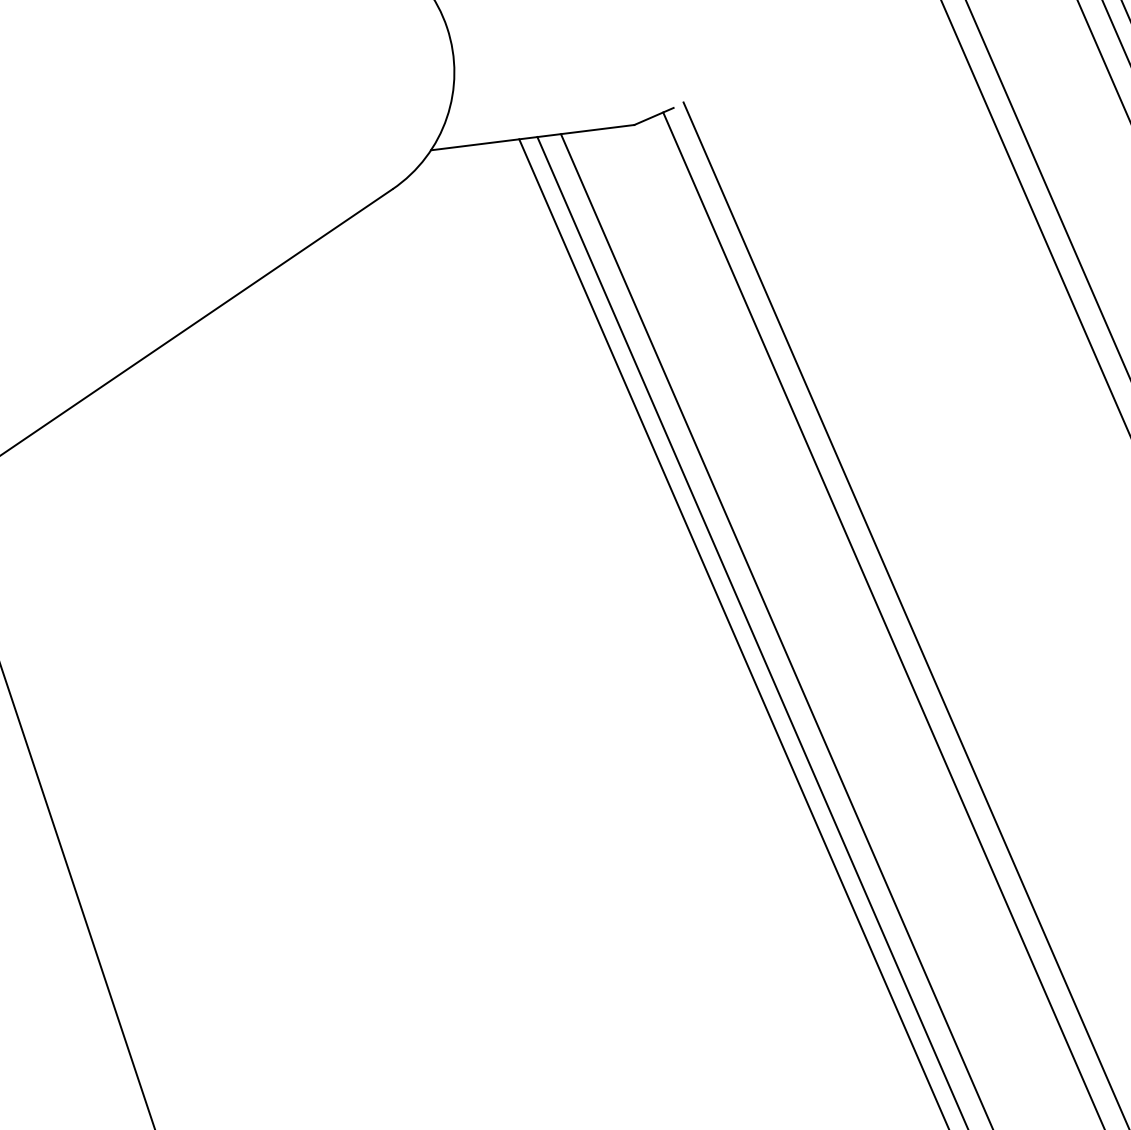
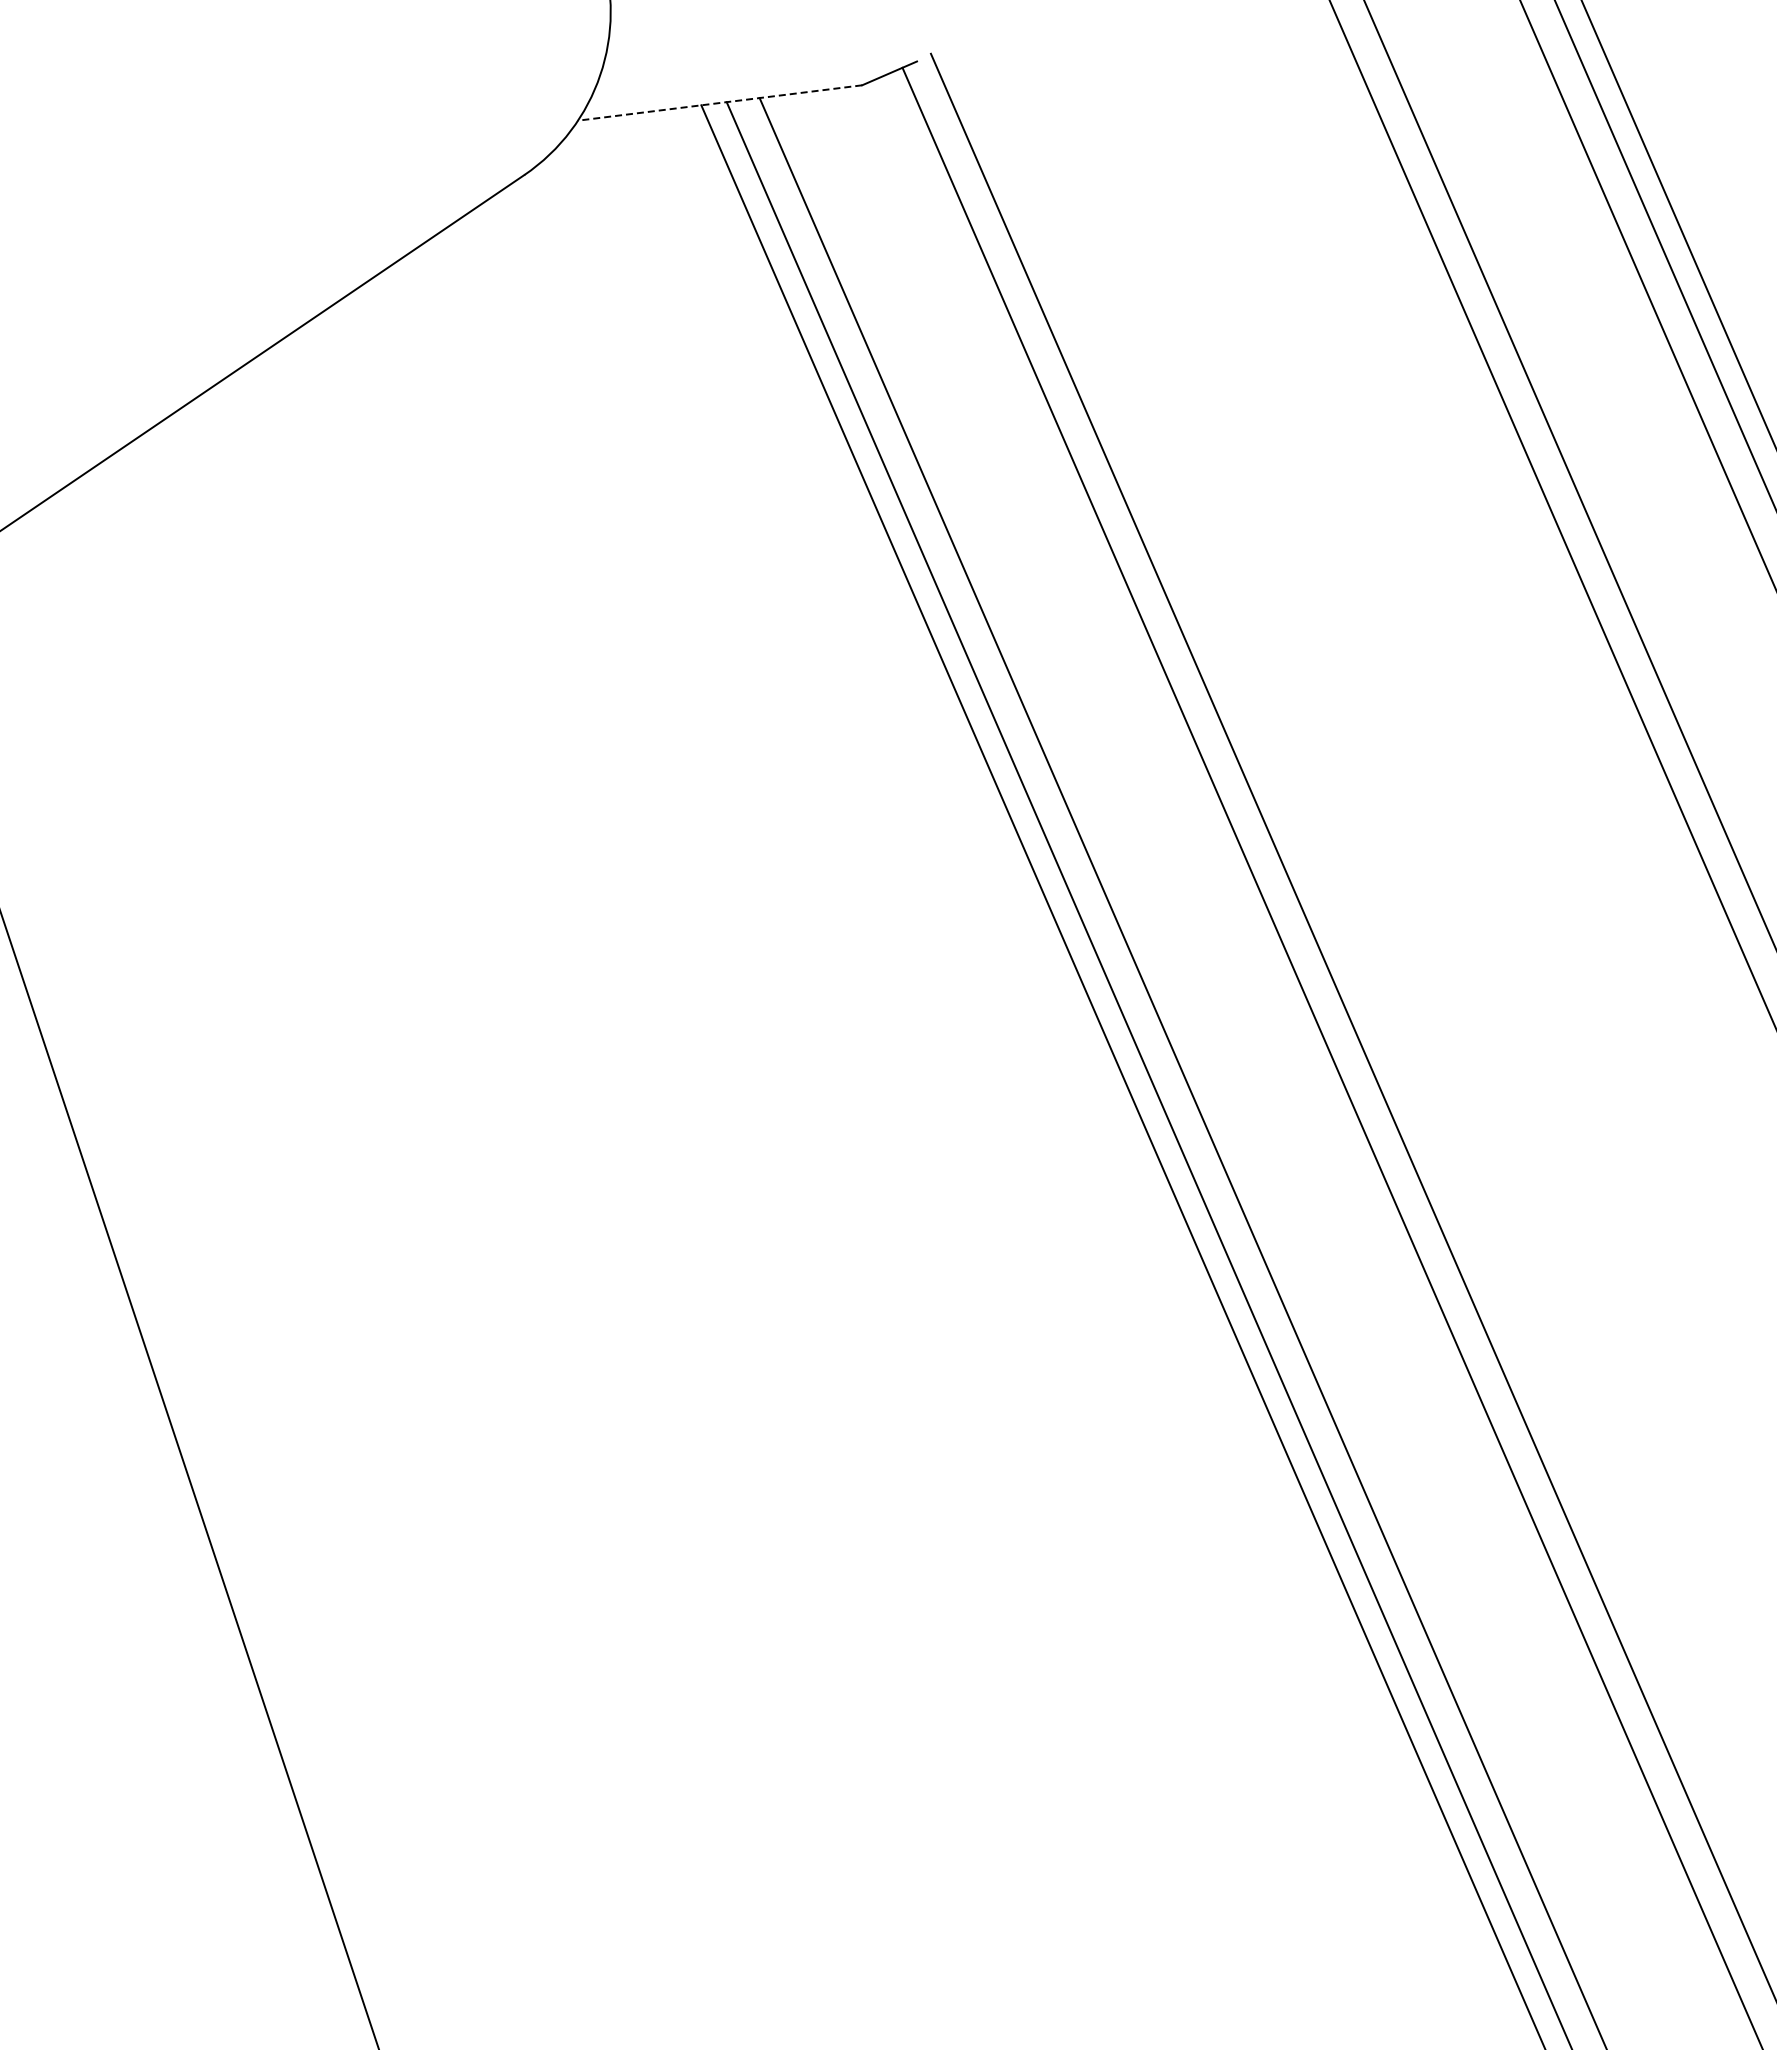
line: (532, 138) -> (719, 103), solid -> dashed

